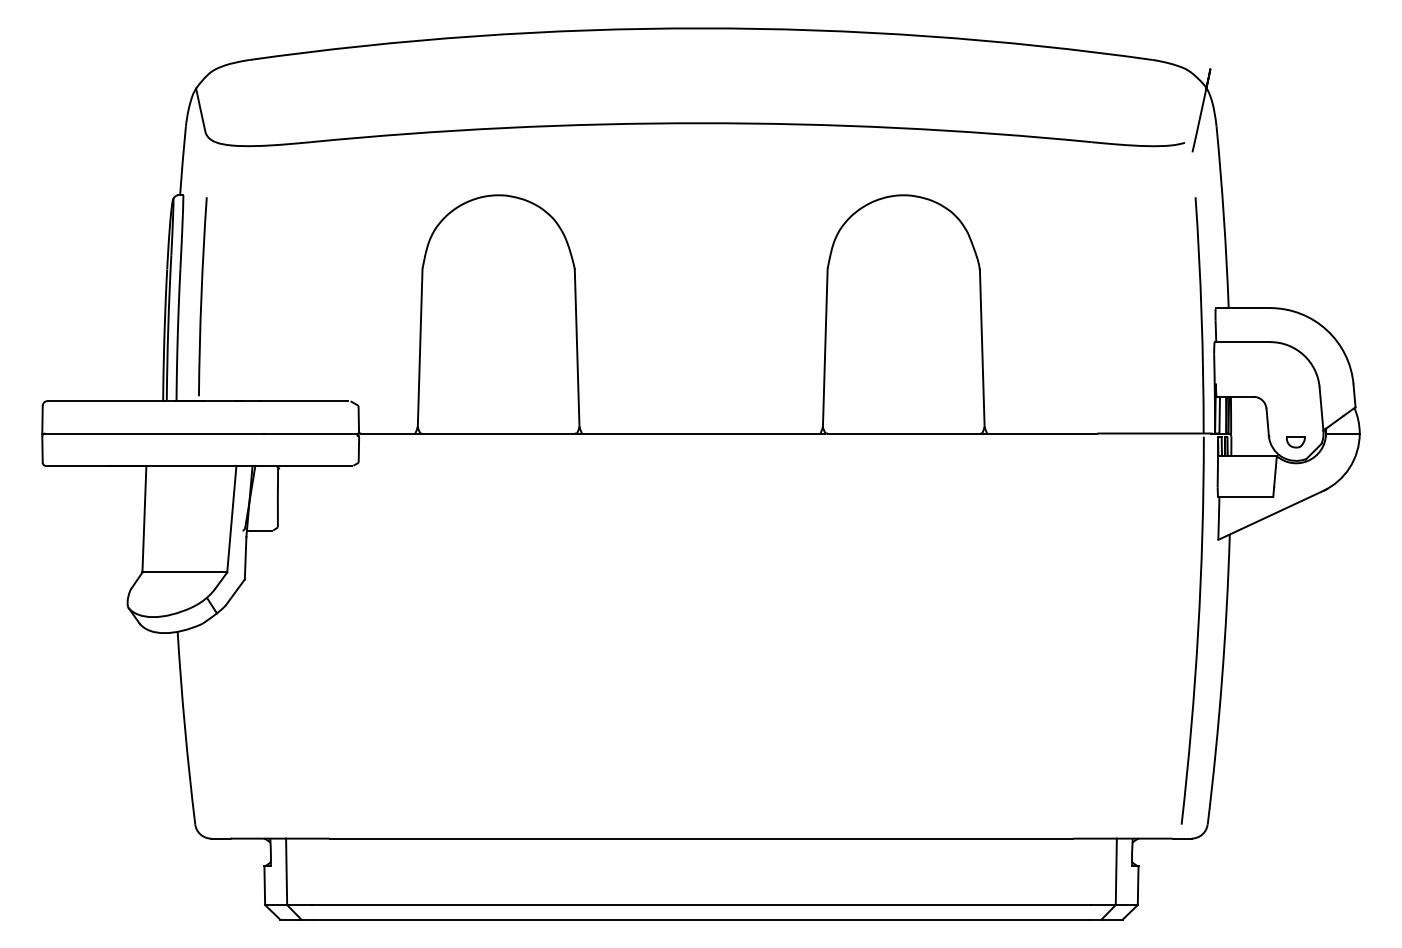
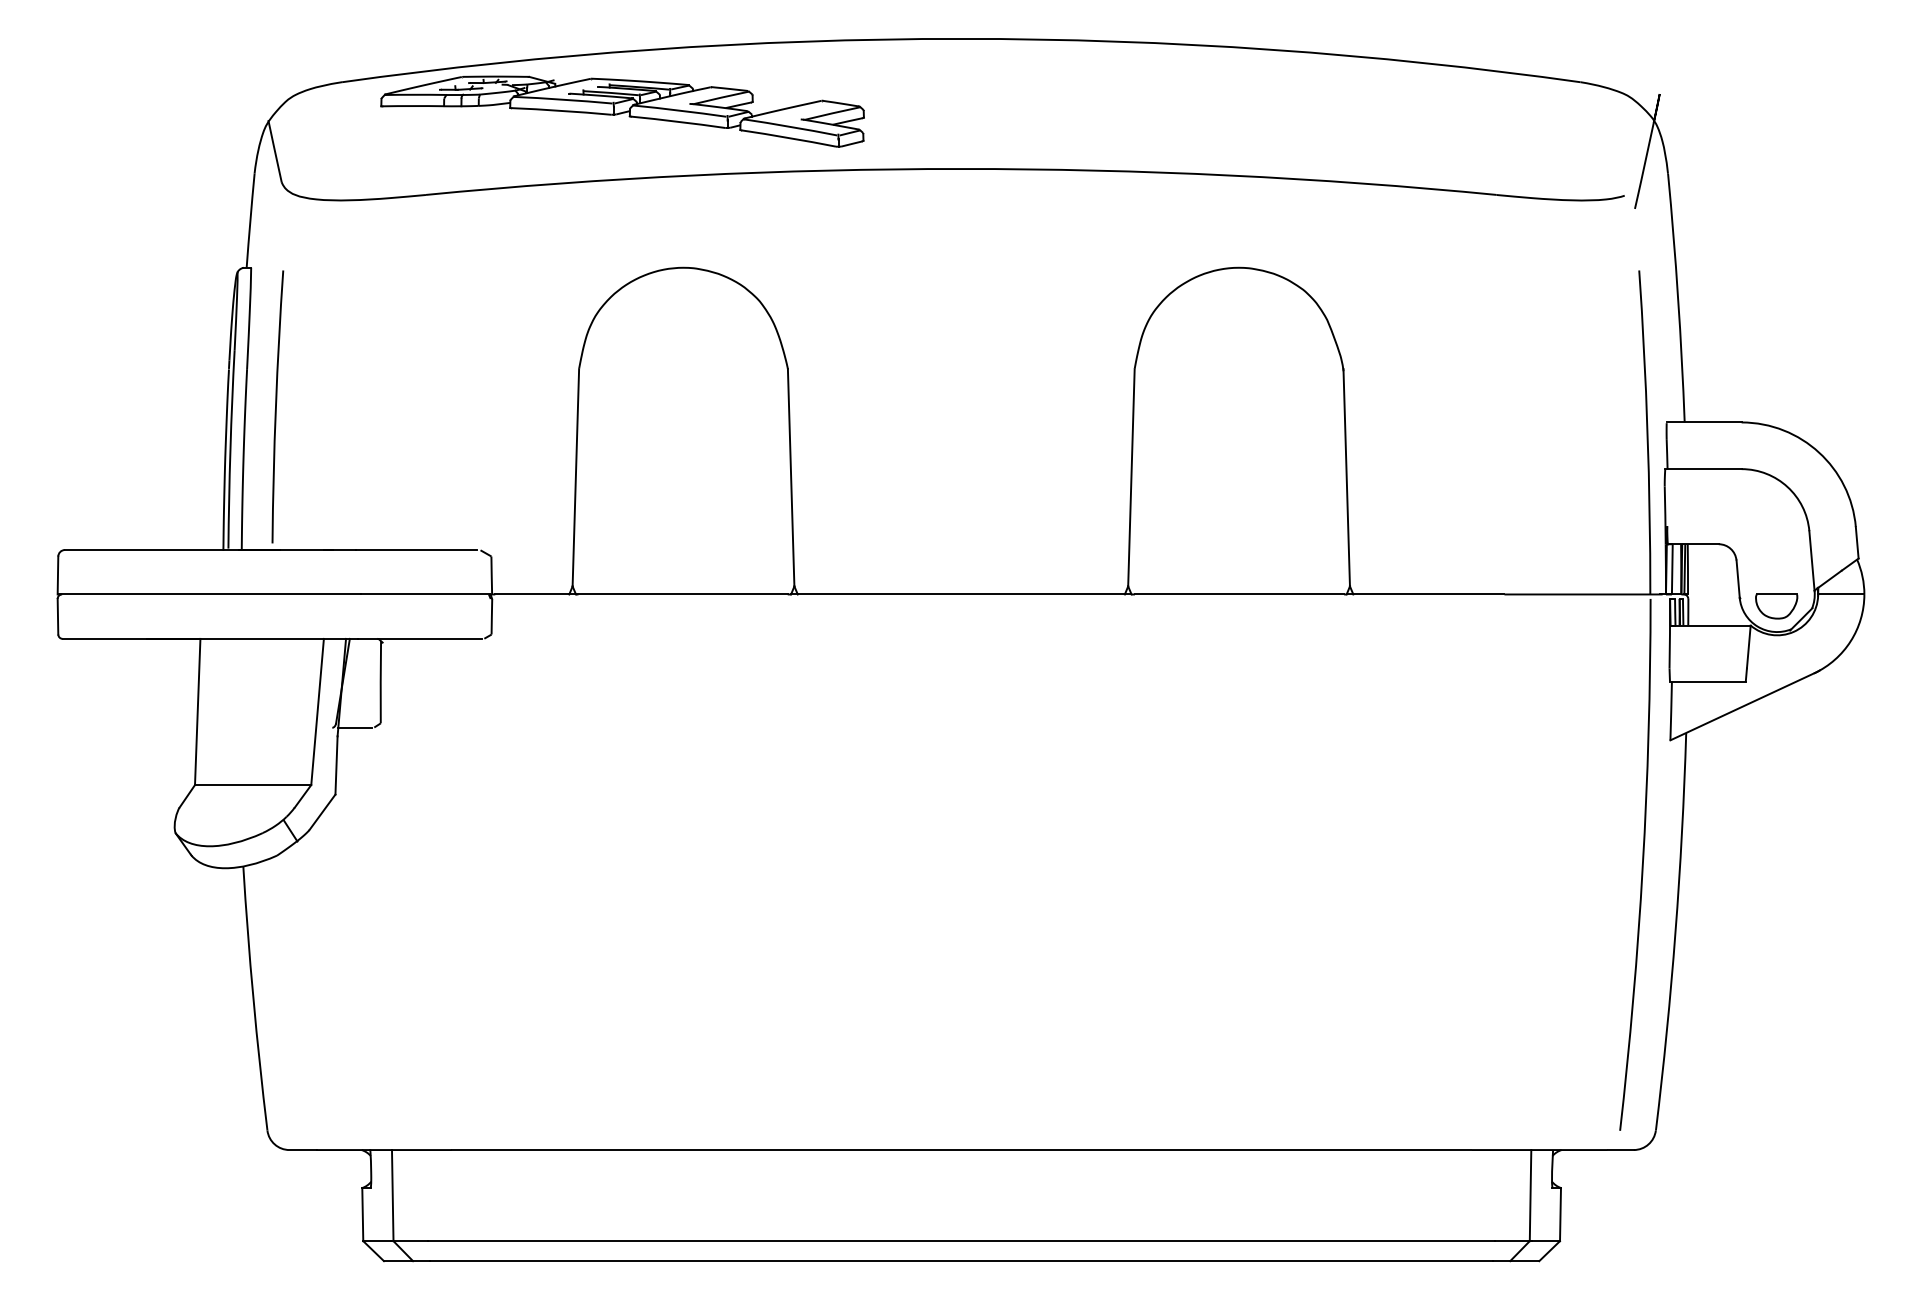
part: (454, 81) -> (622, 111), added
part: (1295, 442) -> (1776, 606), size x1.67

